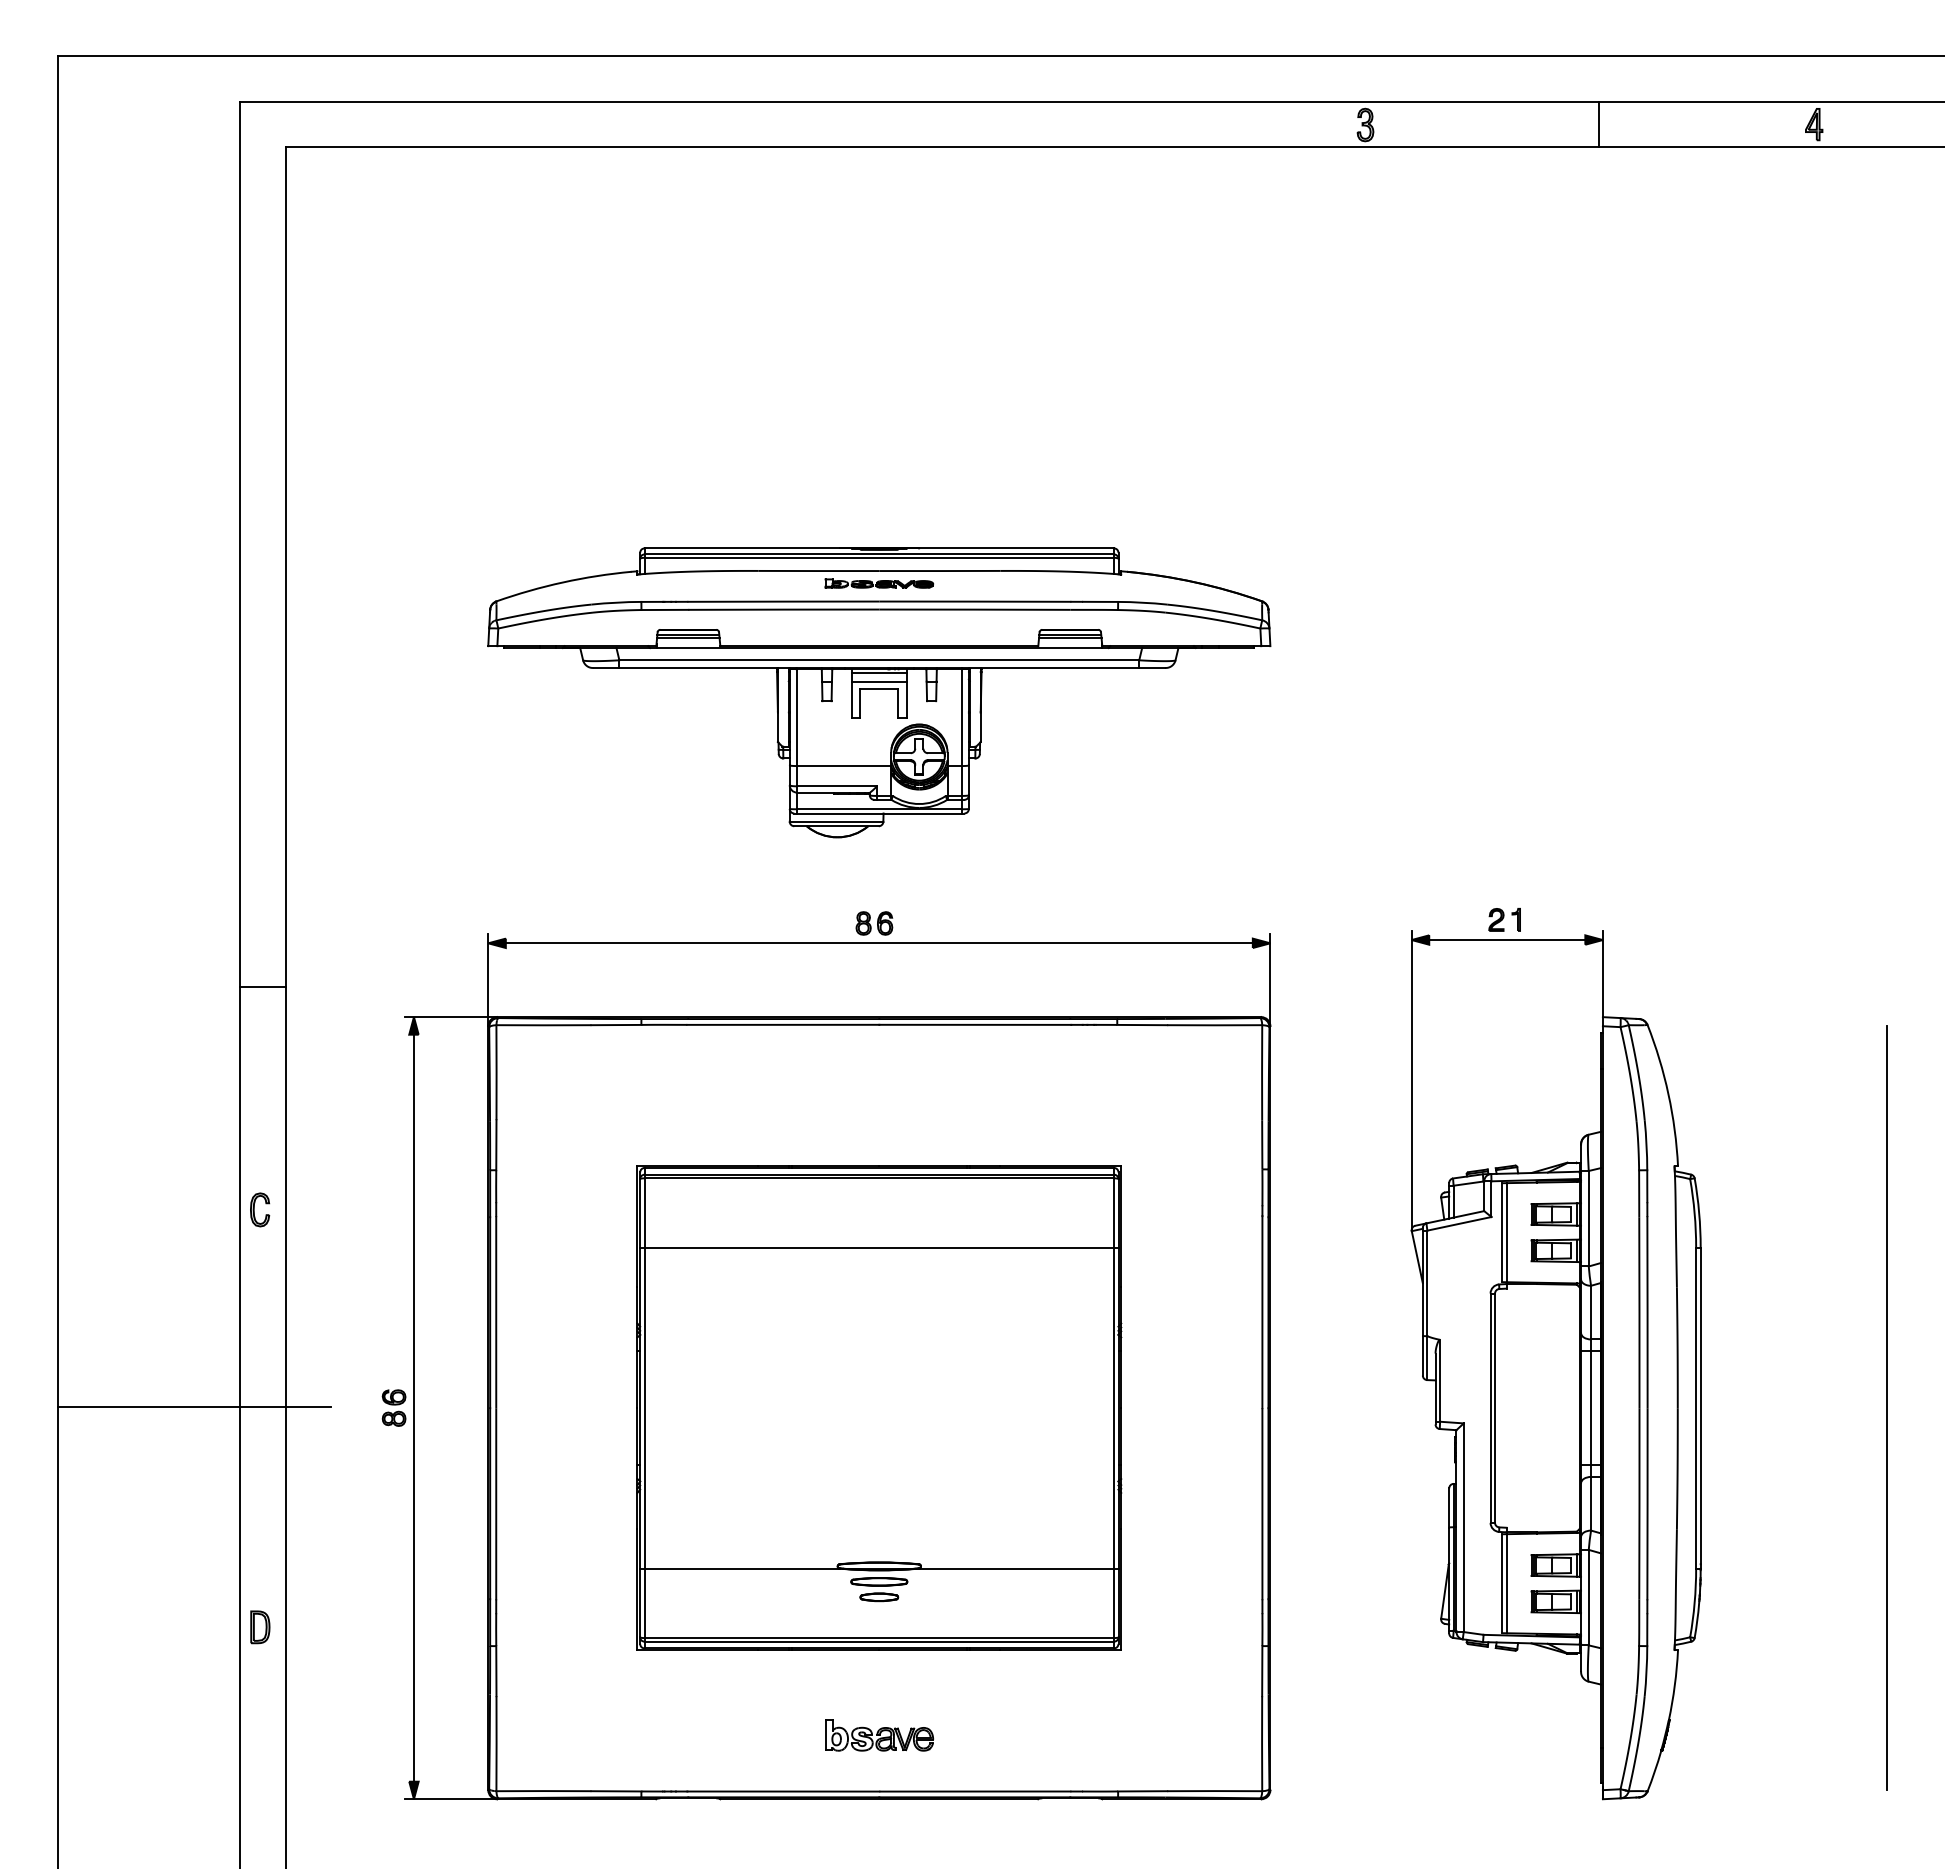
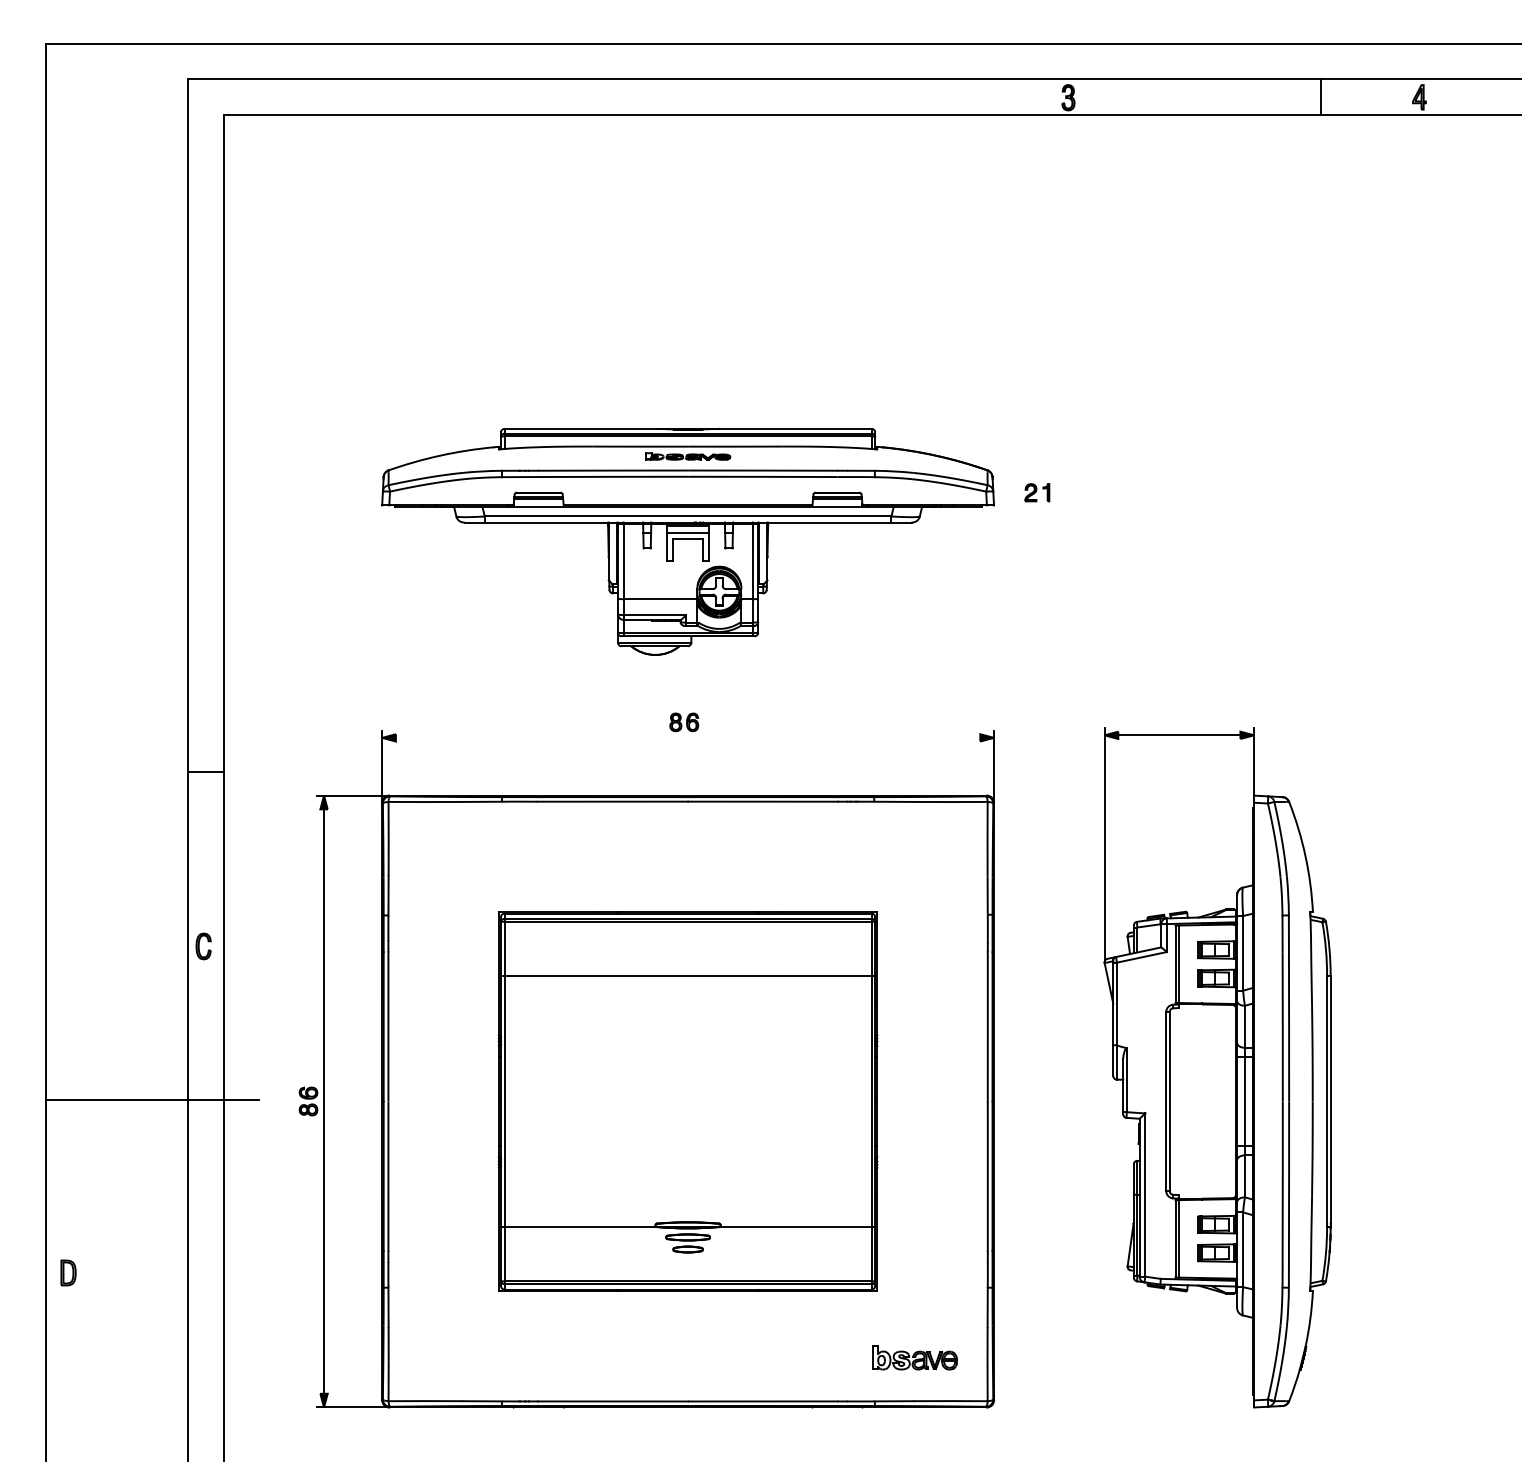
line: (1598, 124) -> (1320, 97), moved
part: (1504, 919) -> (1037, 492), moved
line: (878, 943) -> (687, 738), removed
line: (1886, 1408) -> (1476, 1101), removed
part: (260, 1627) -> (68, 1273), moved
part: (879, 1735) -> (915, 1357), moved

